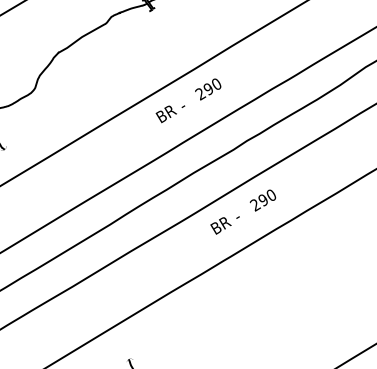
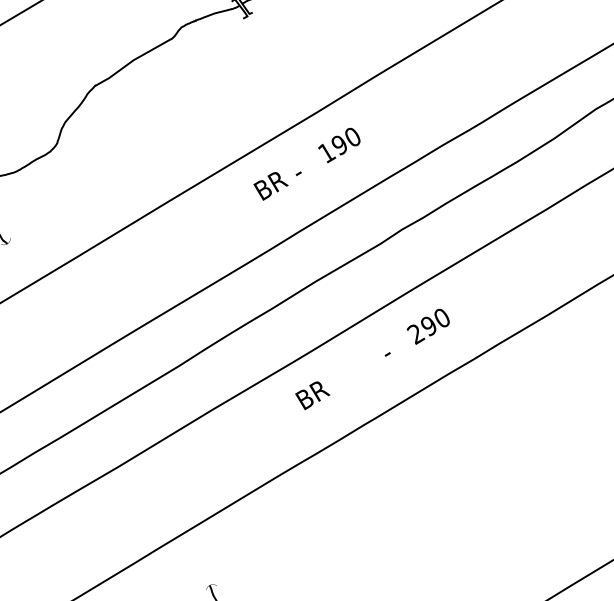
text: (199, 94) -> (324, 153), 290 -> 190
text: (220, 225) -> (311, 395), moved

